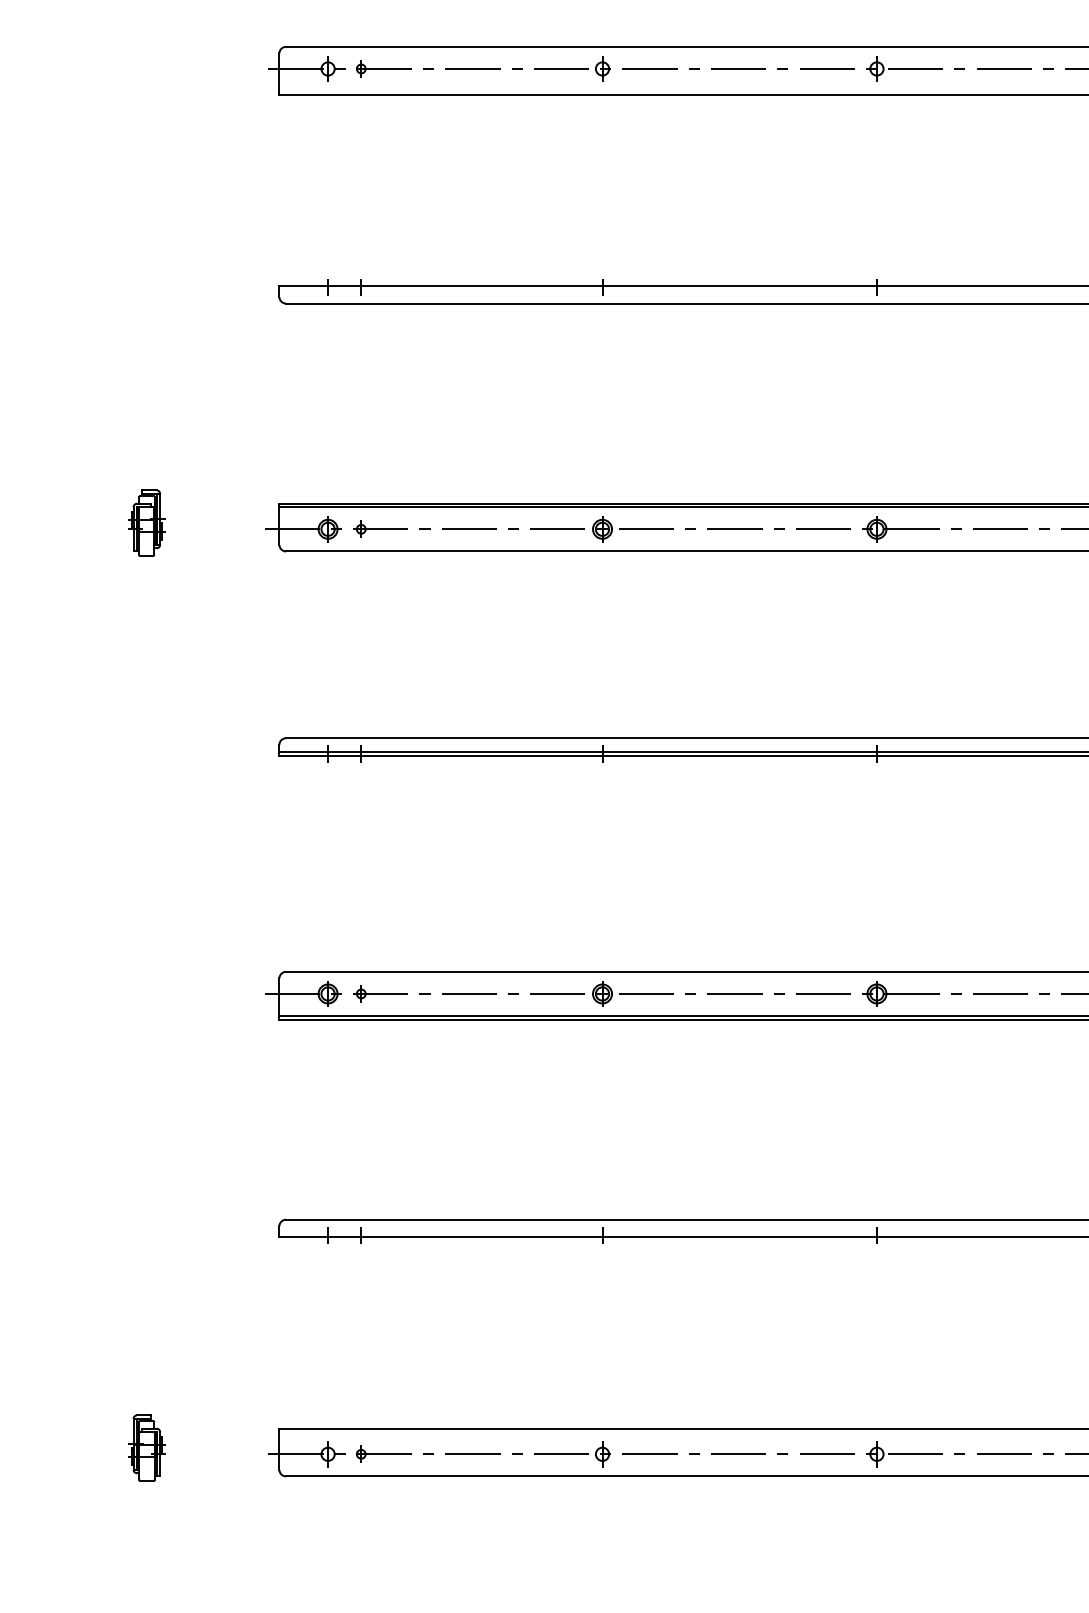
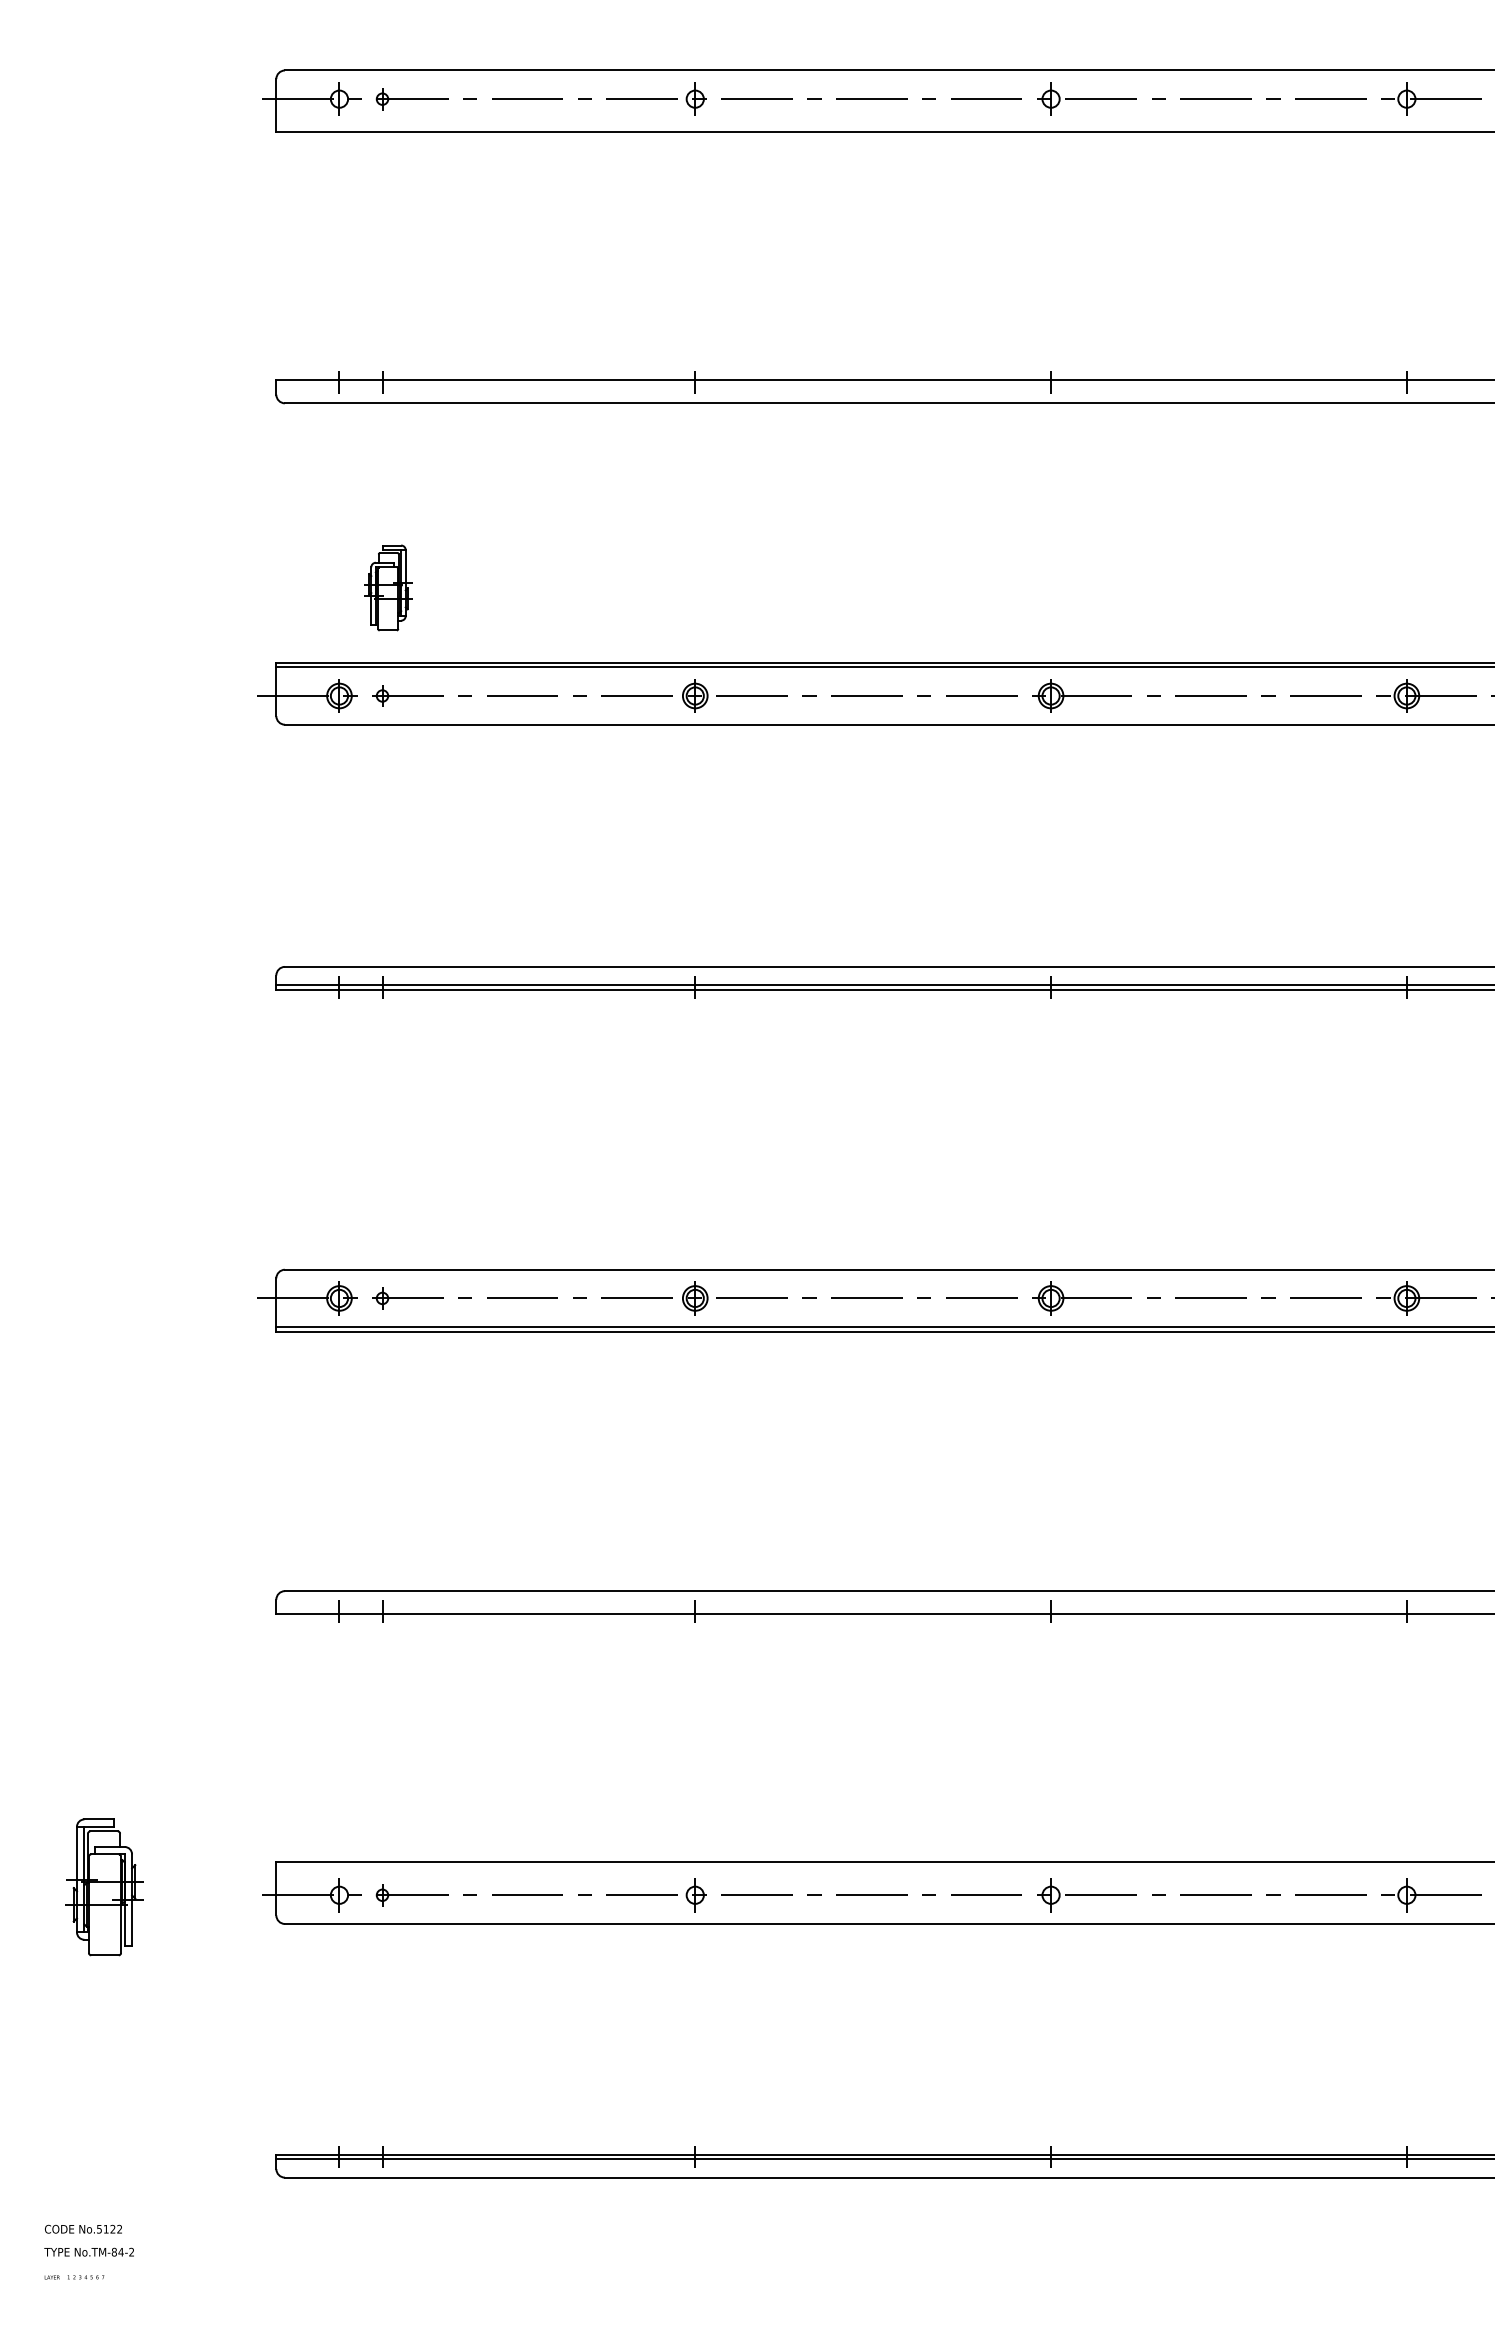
part: (146, 522) -> (388, 587), moved
part: (146, 1447) -> (104, 1886), size x1.6

